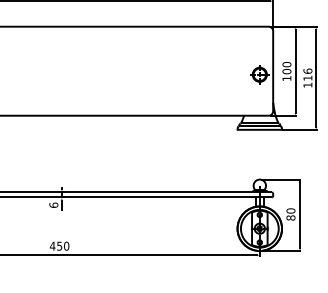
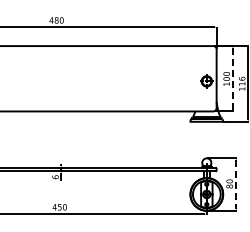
line: (296, 70) -> (233, 78), solid -> dashed
line: (300, 215) -> (236, 184), solid -> dashed

